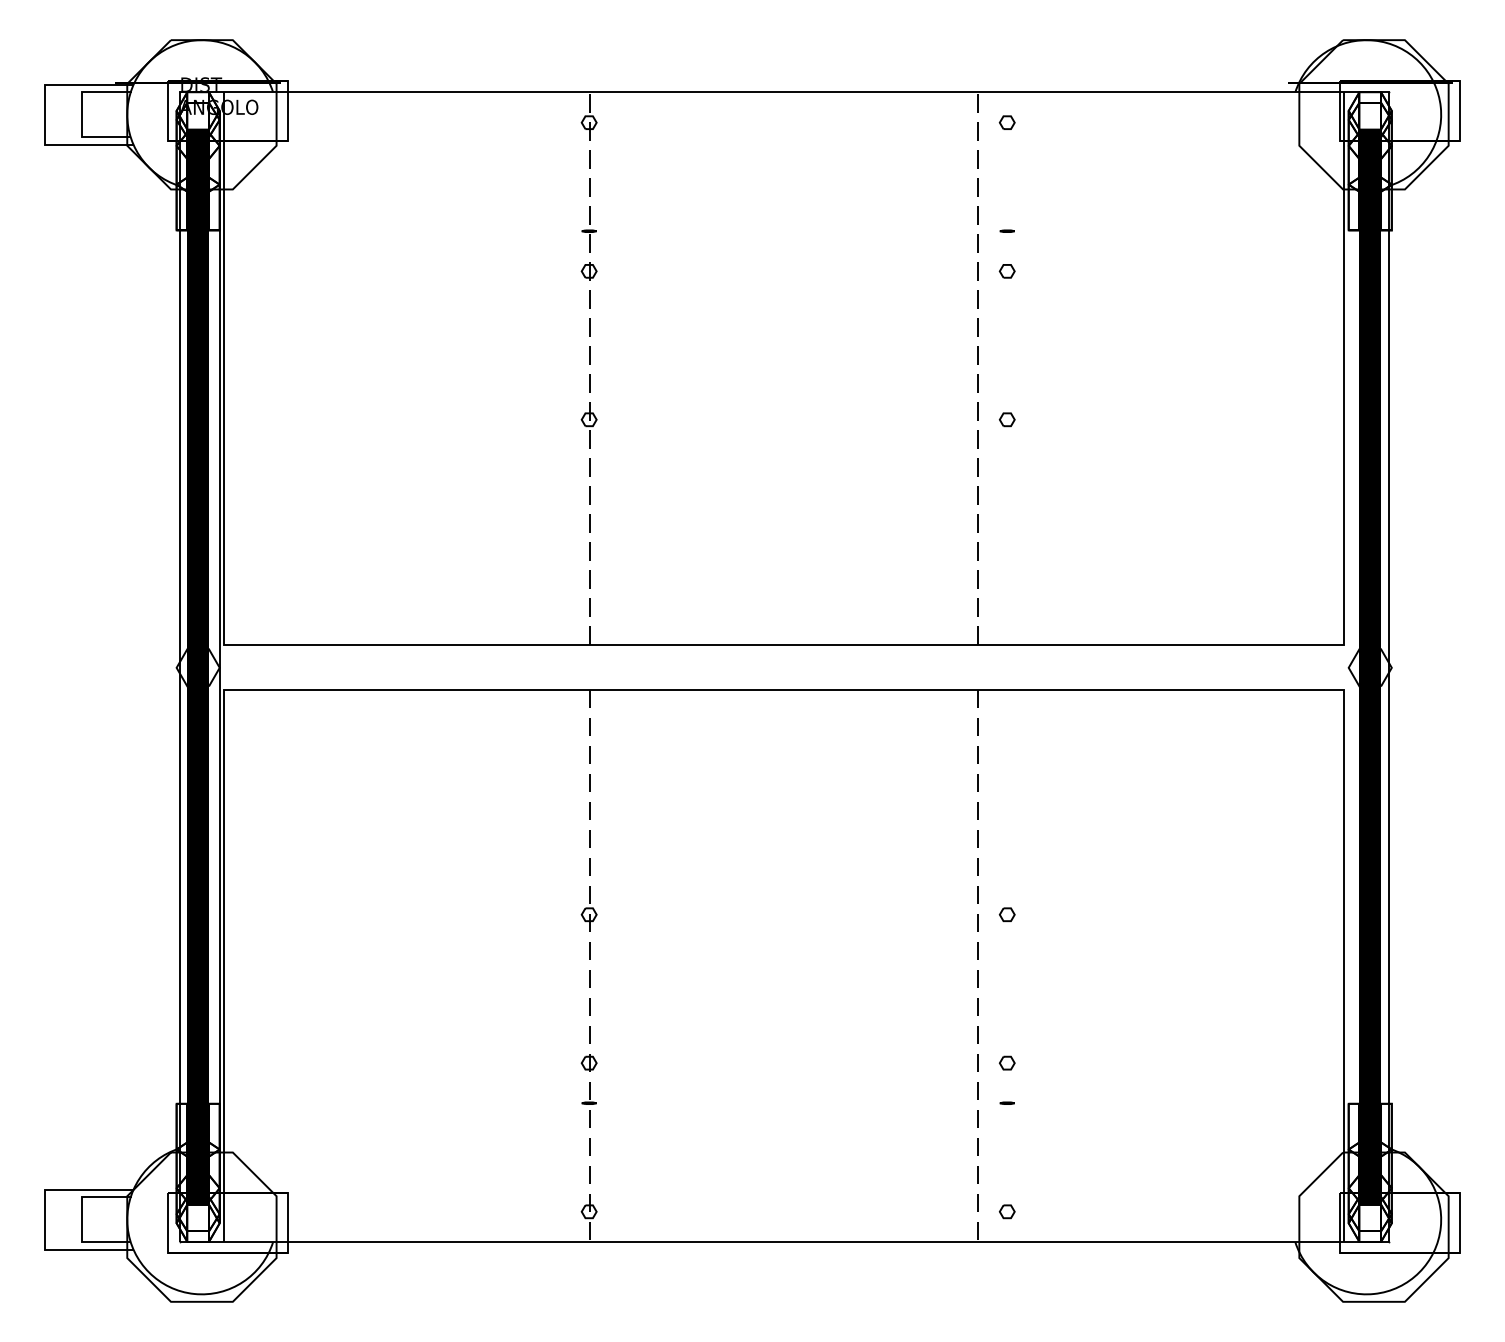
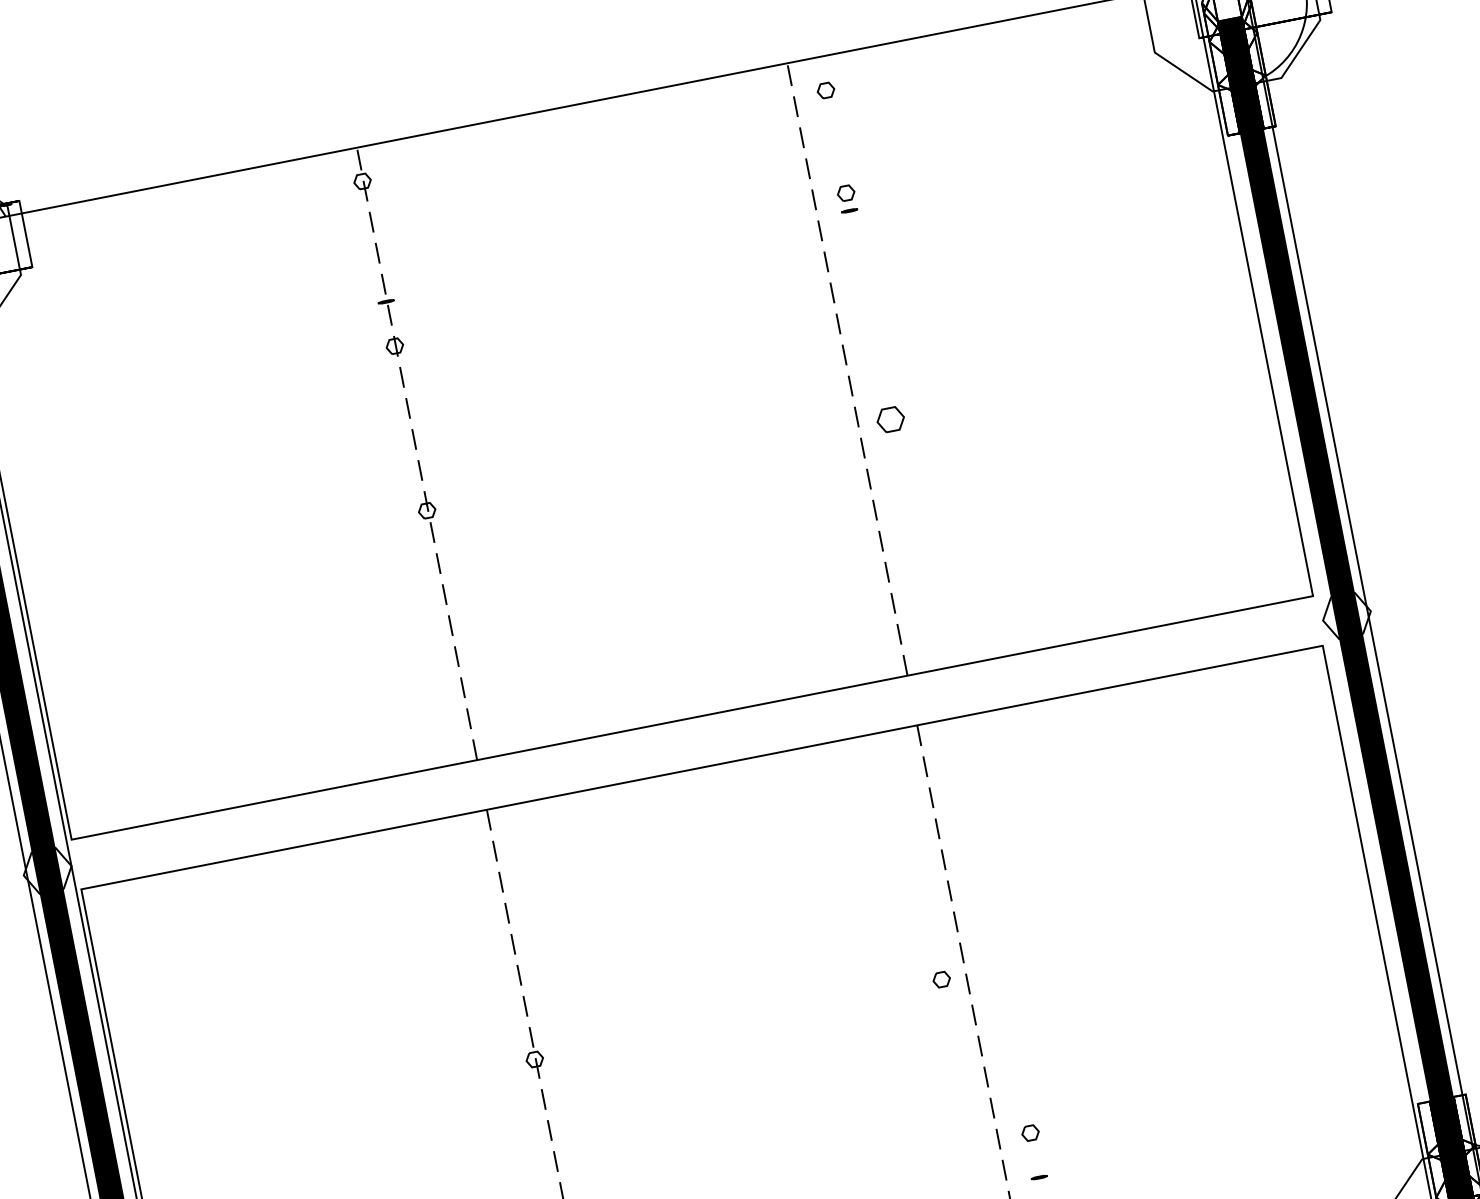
part: (1006, 271) -> (845, 193), moved
part: (1006, 419) -> (889, 419), size x1.6
part: (1006, 914) -> (940, 979), moved

